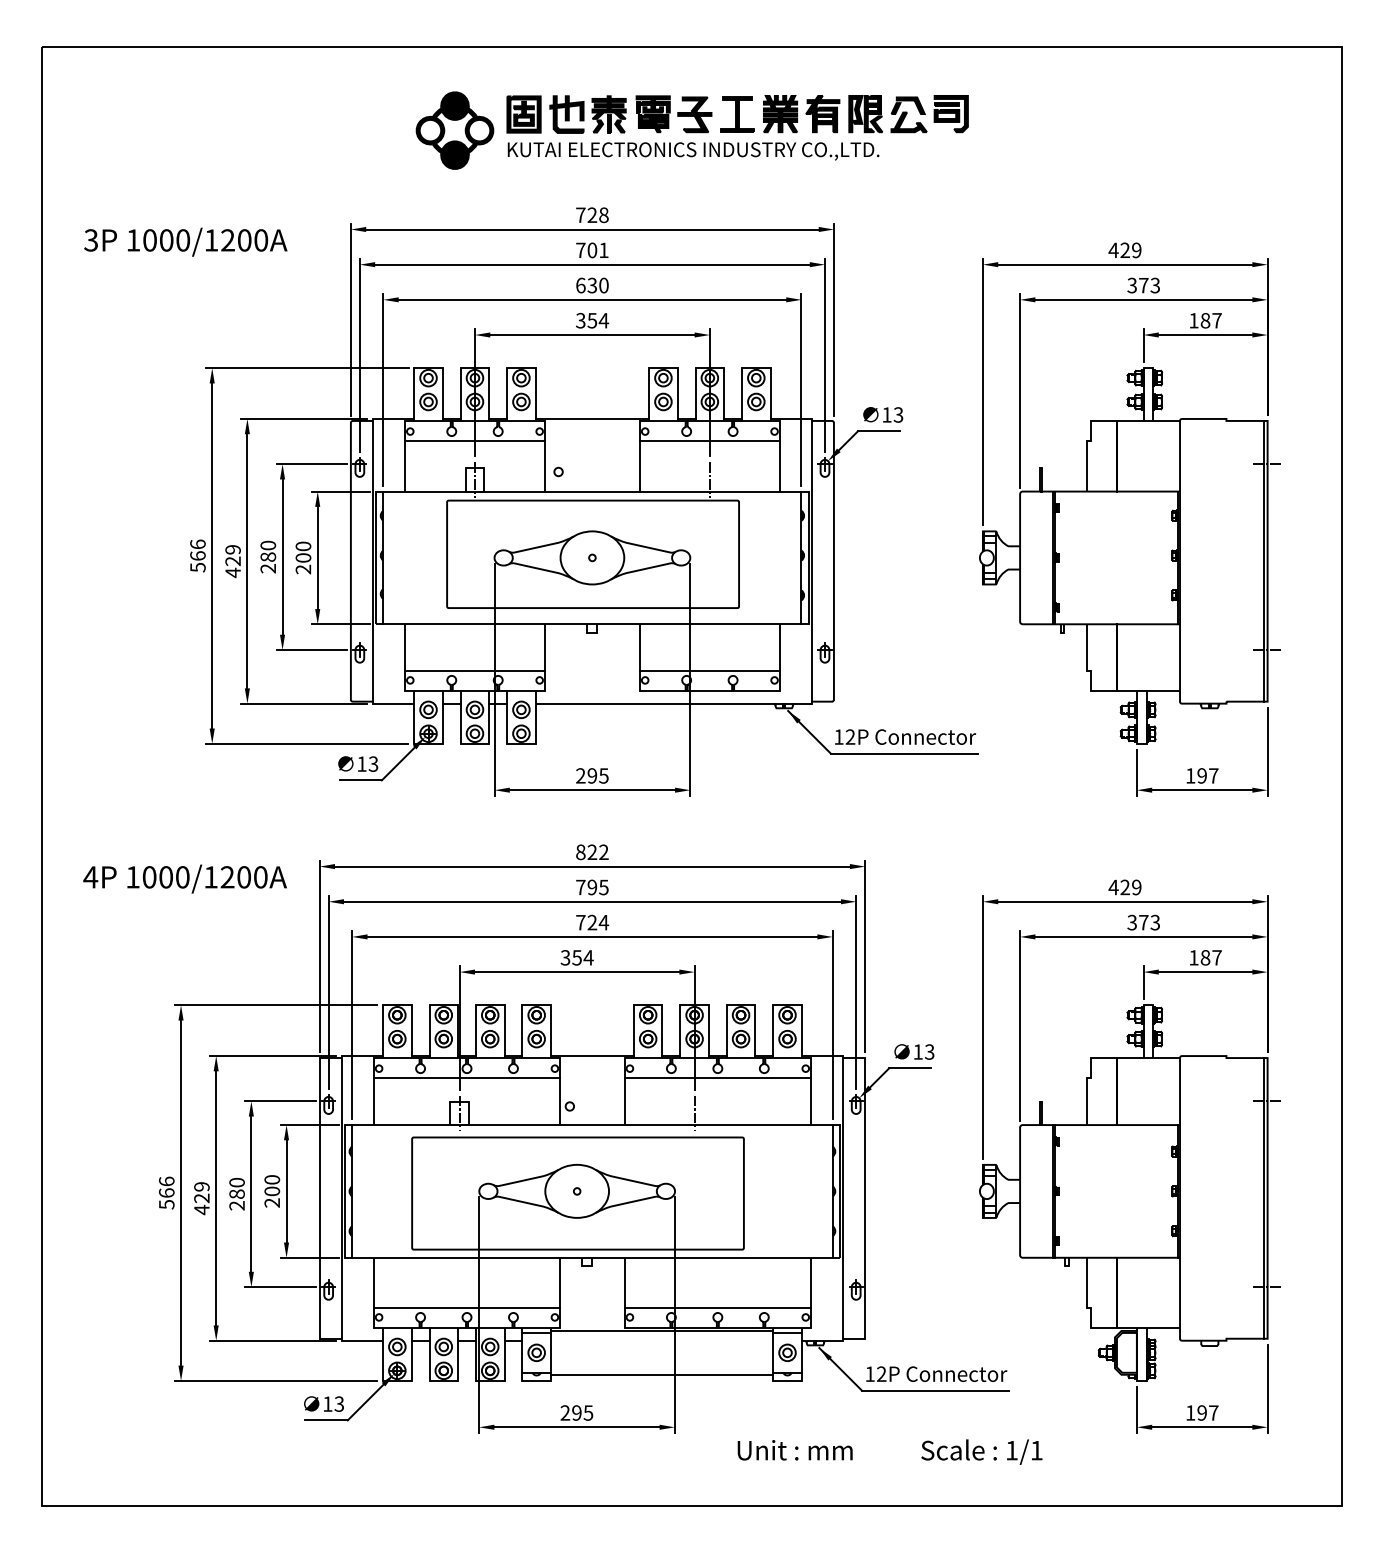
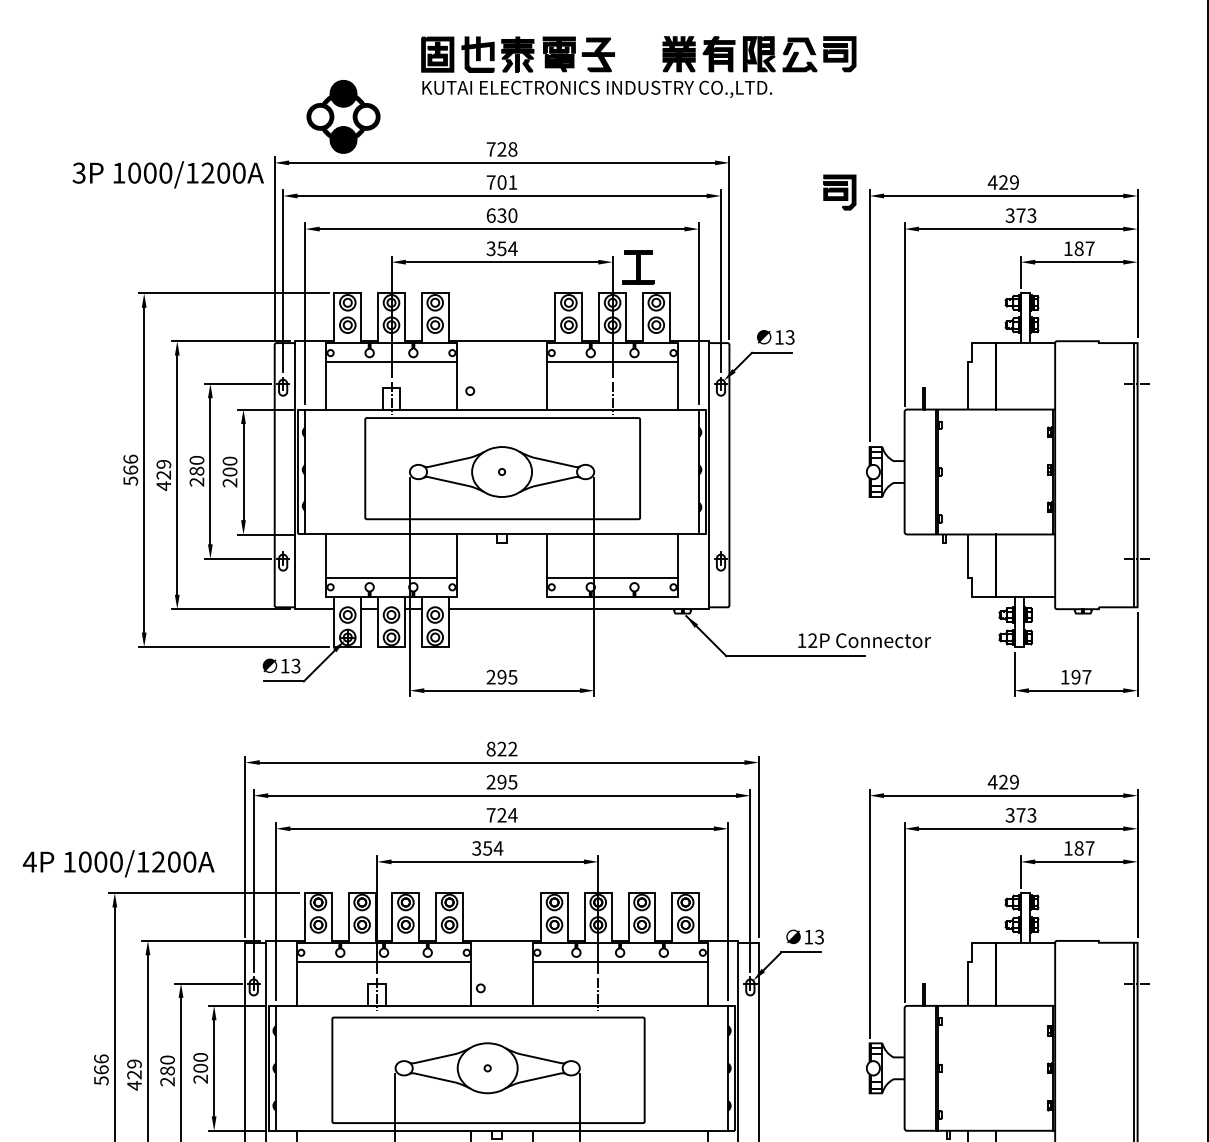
part: (737, 114) -> (638, 267), moved
part: (454, 130) -> (343, 116), moved
text: (185, 241) -> (167, 174), moved
part: (950, 261) -> (839, 192), added
text: (905, 736) -> (864, 640), moved
text: (184, 878) -> (118, 863), moved
text: (580, 887) -> (490, 782), 795 -> 295

